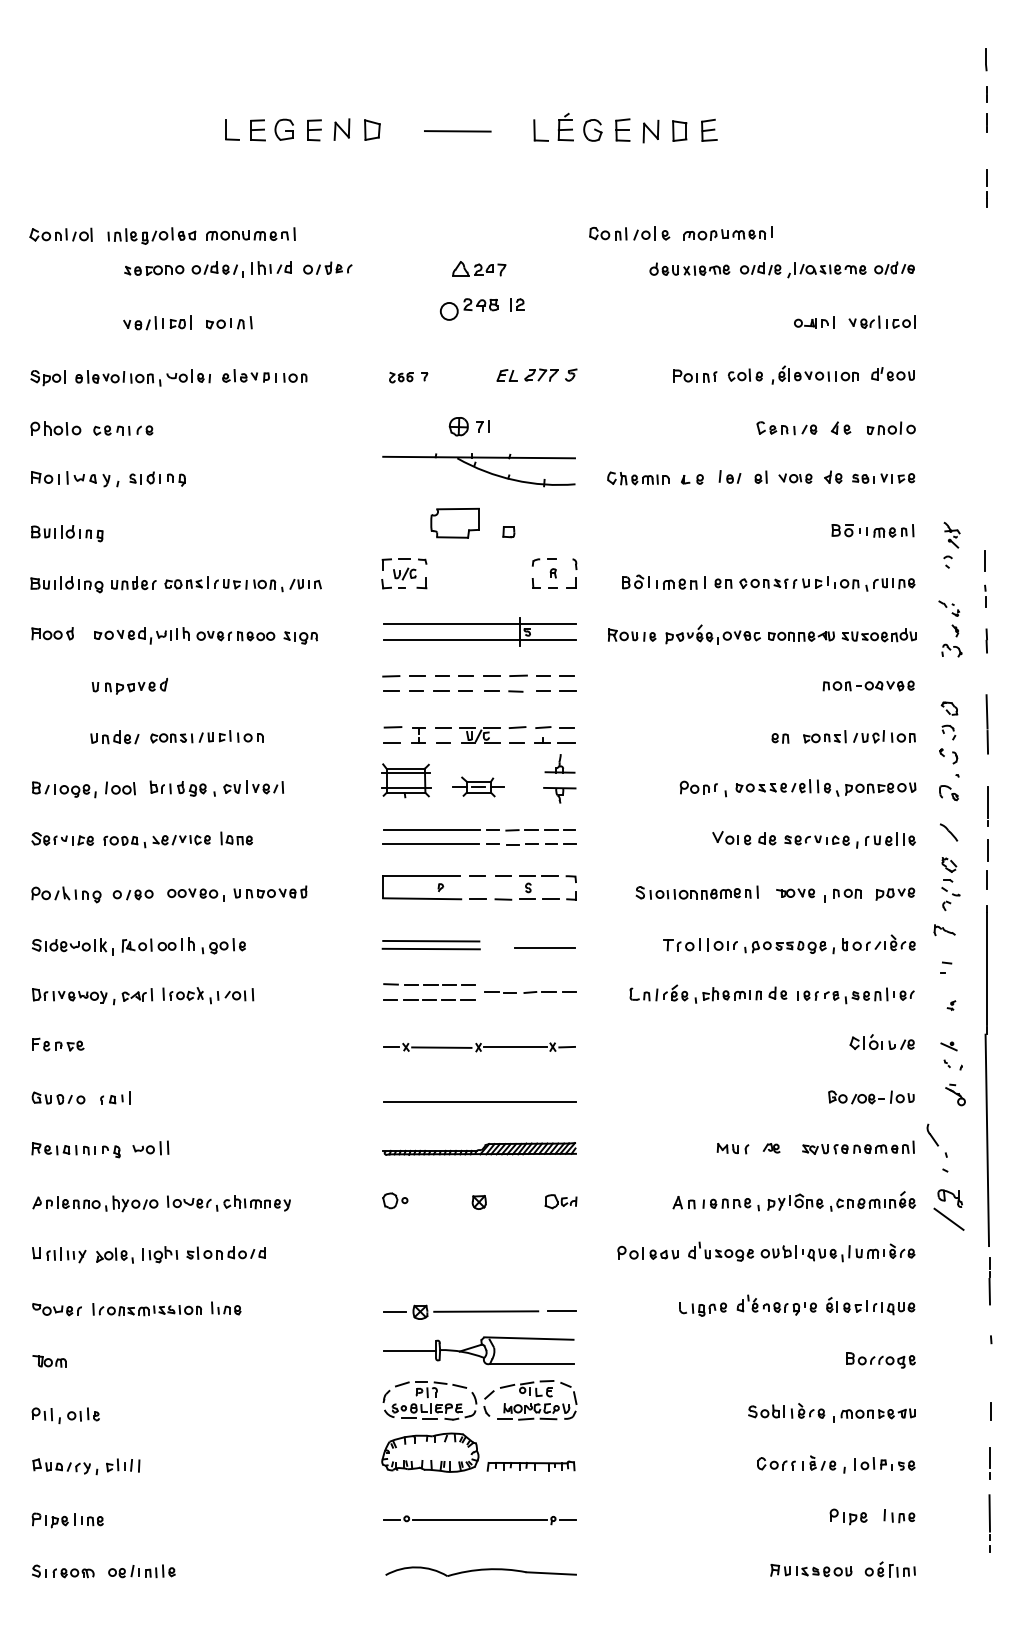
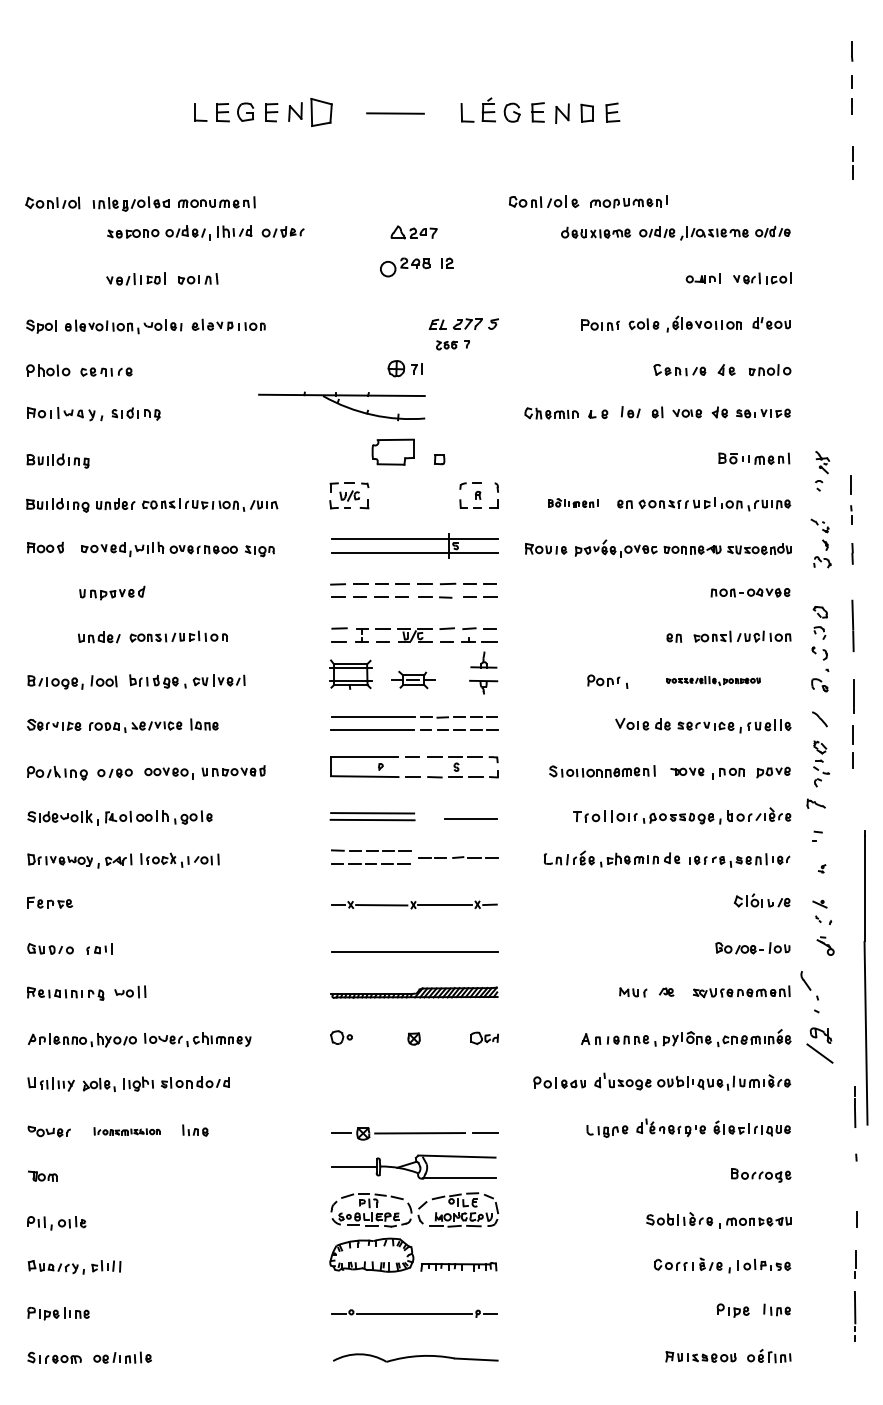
part: (372, 130) -> (321, 112), size x1.6
part: (407, 377) -> (452, 345), moved
part: (478, 470) -> (341, 406), moved
part: (663, 581) -> (573, 502), size x0.7
part: (825, 787) -> (713, 680), size x0.6
part: (986, 1075) -> (865, 977), moved
part: (146, 1309) -> (126, 1131), size x0.7

